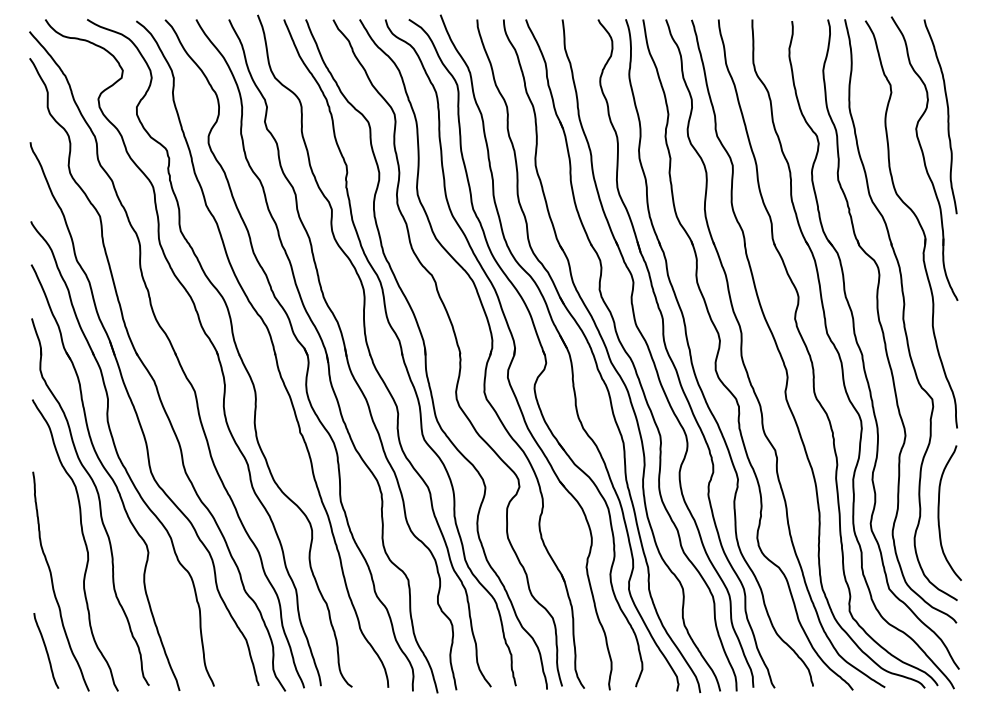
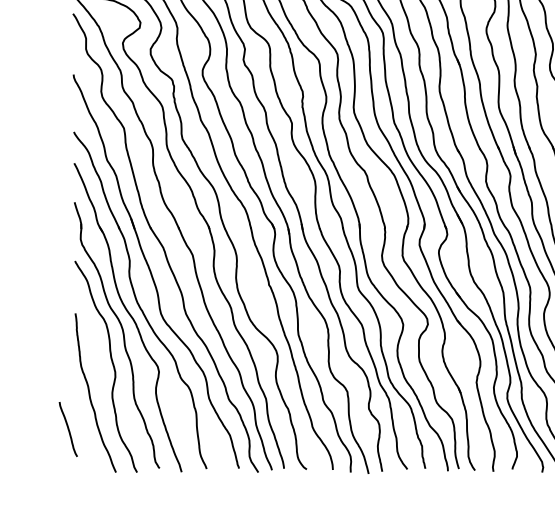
curve: (46, 650) -> (68, 429), moved

